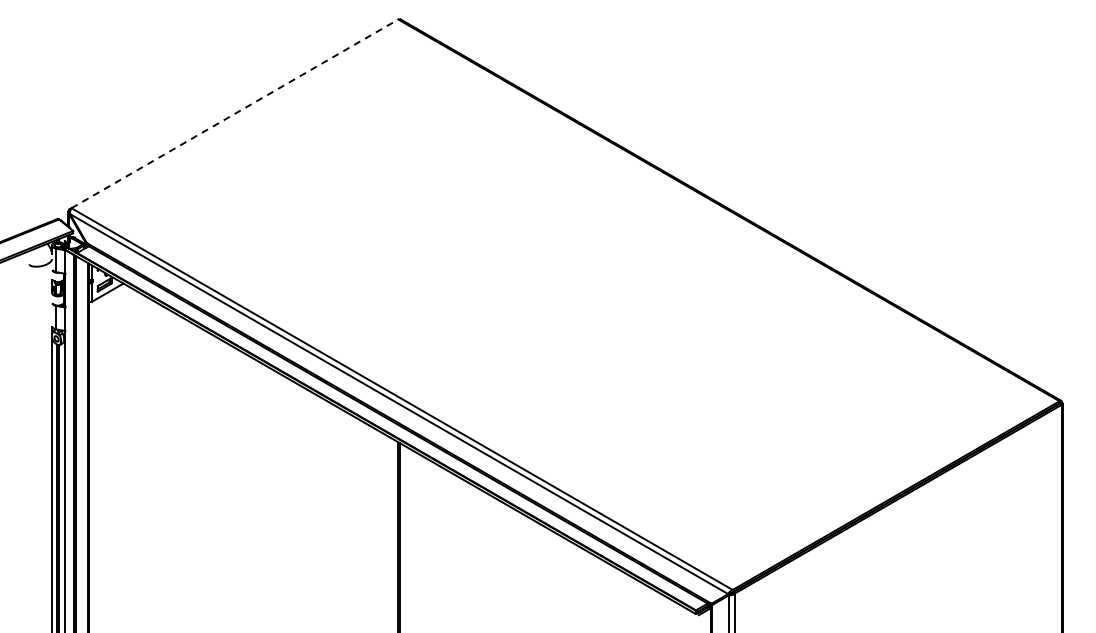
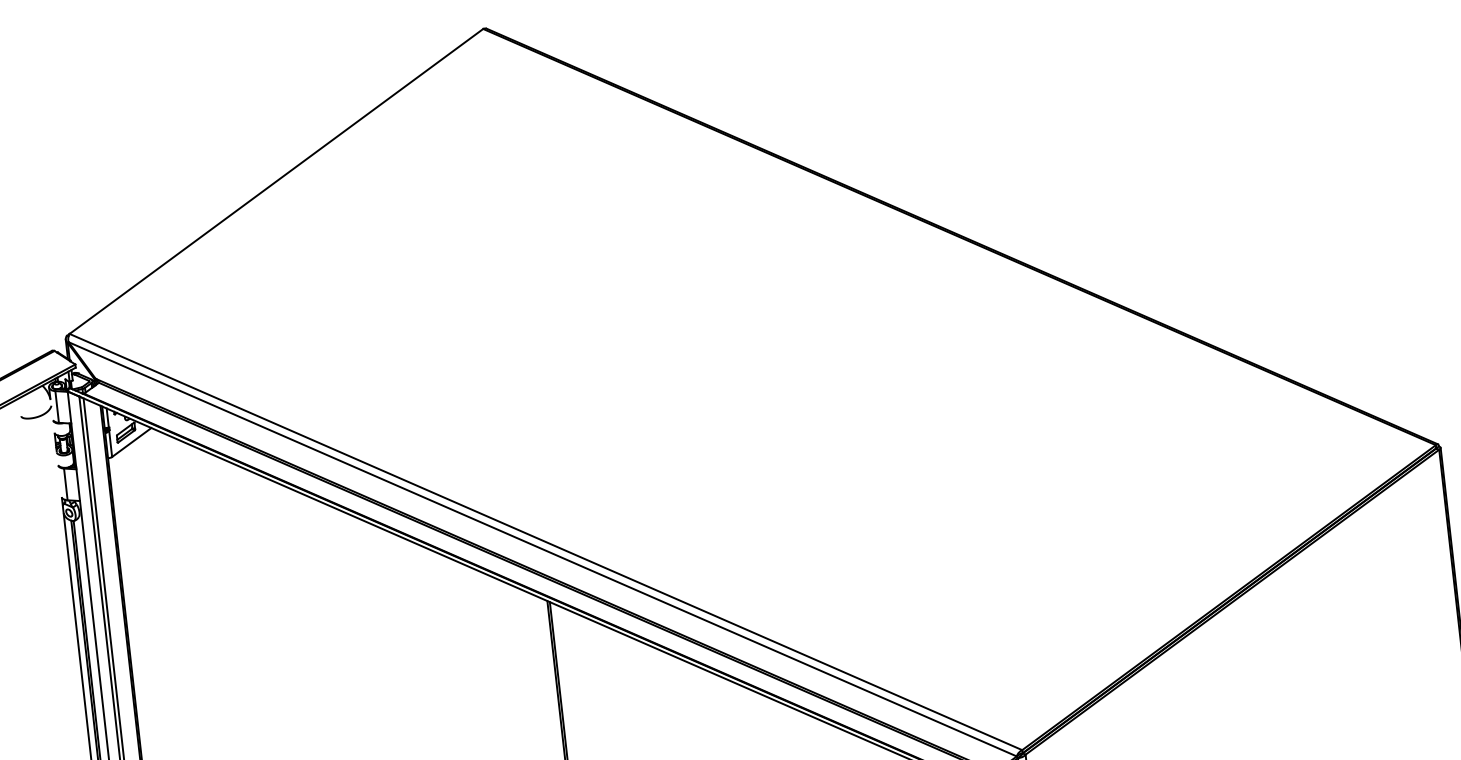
line: (234, 113) -> (275, 181), dashed -> solid

